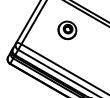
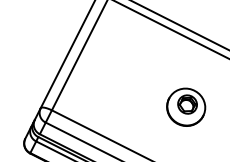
part: (67, 30) -> (186, 107), moved

